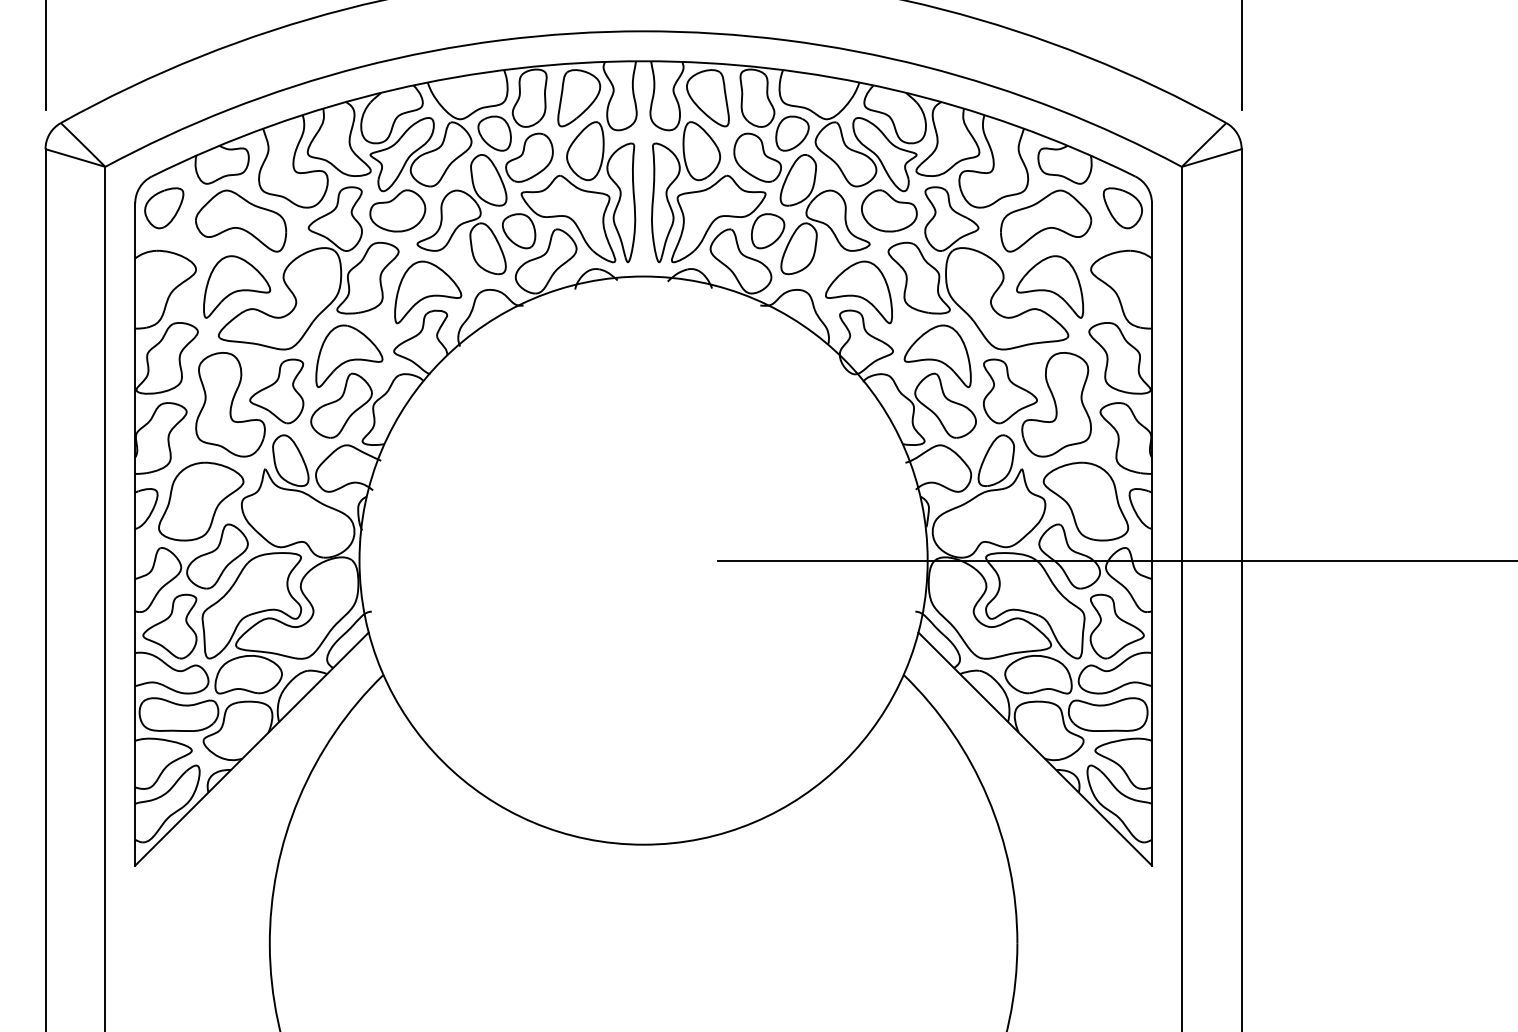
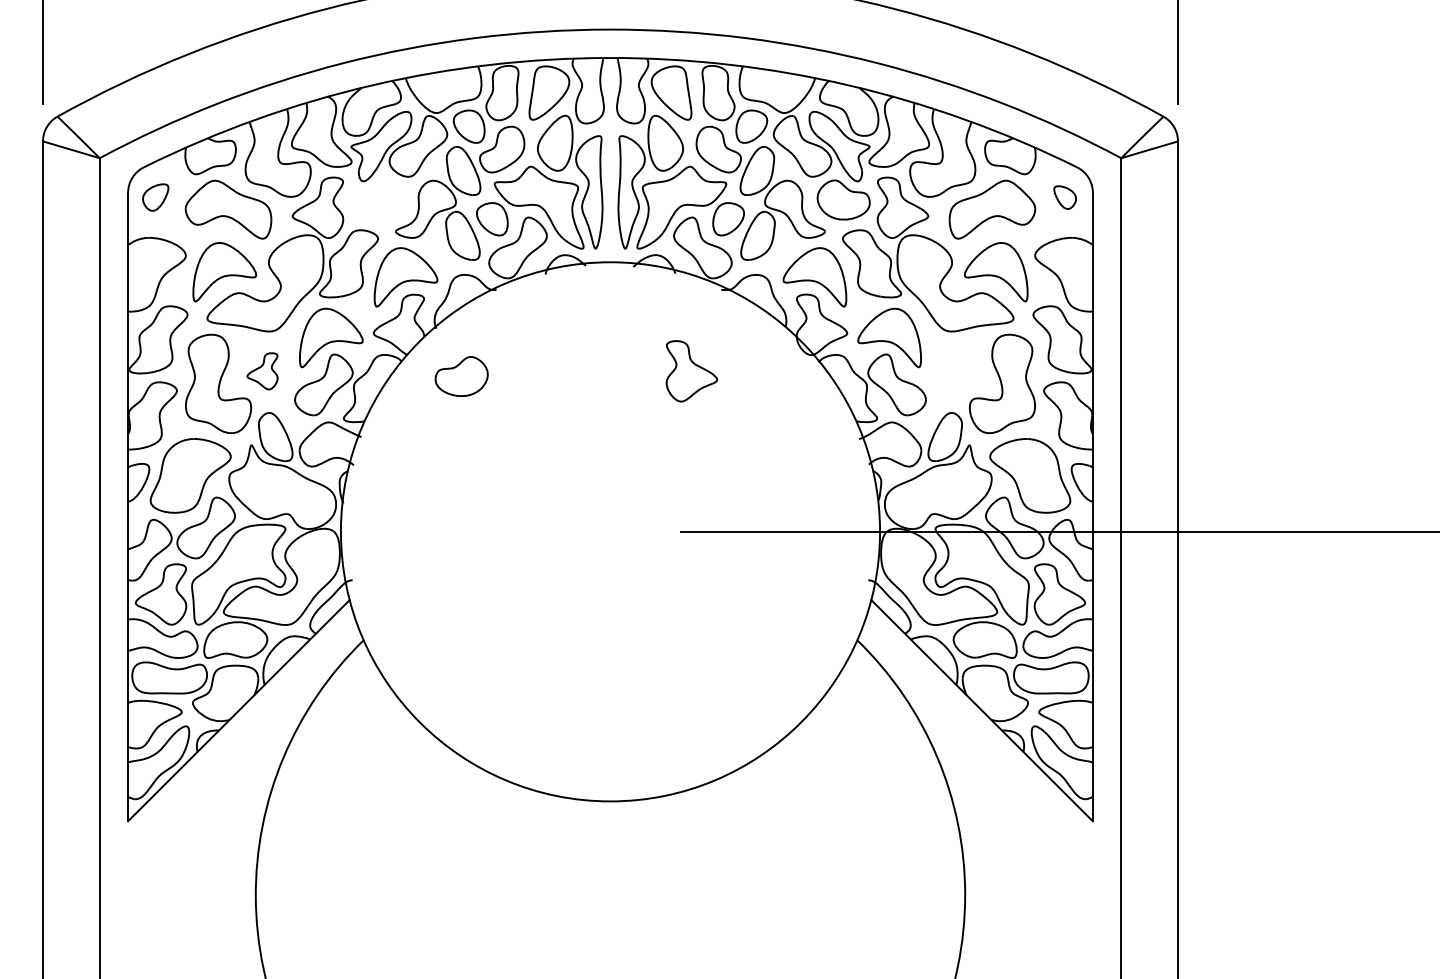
part: (164, 208) -> (155, 197), size x0.7
part: (1122, 208) -> (1064, 197), size x0.6
part: (397, 210) -> (461, 376), moved
part: (276, 391) -> (262, 371), size x0.6
part: (1010, 391) -> (692, 371), moved

